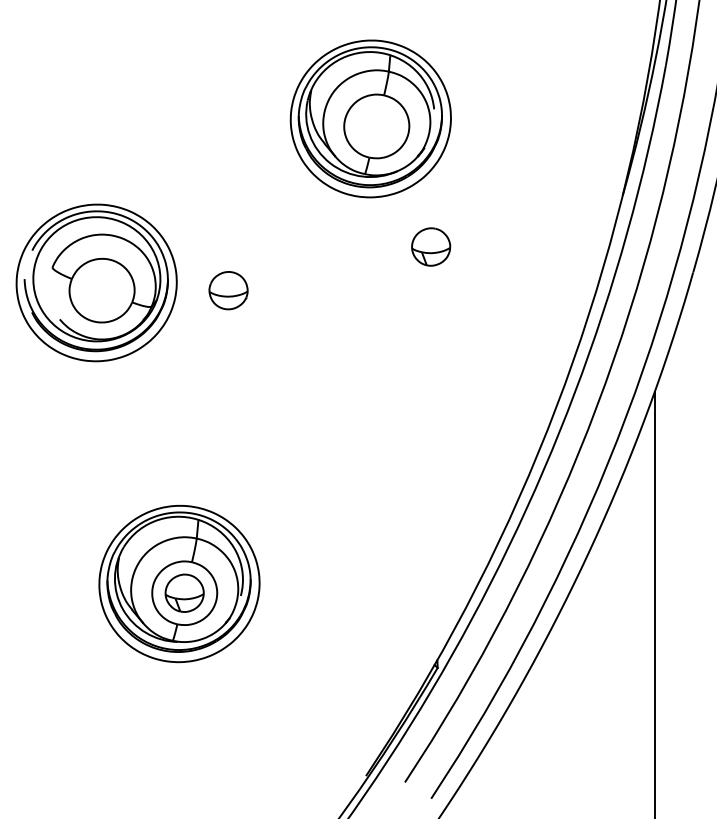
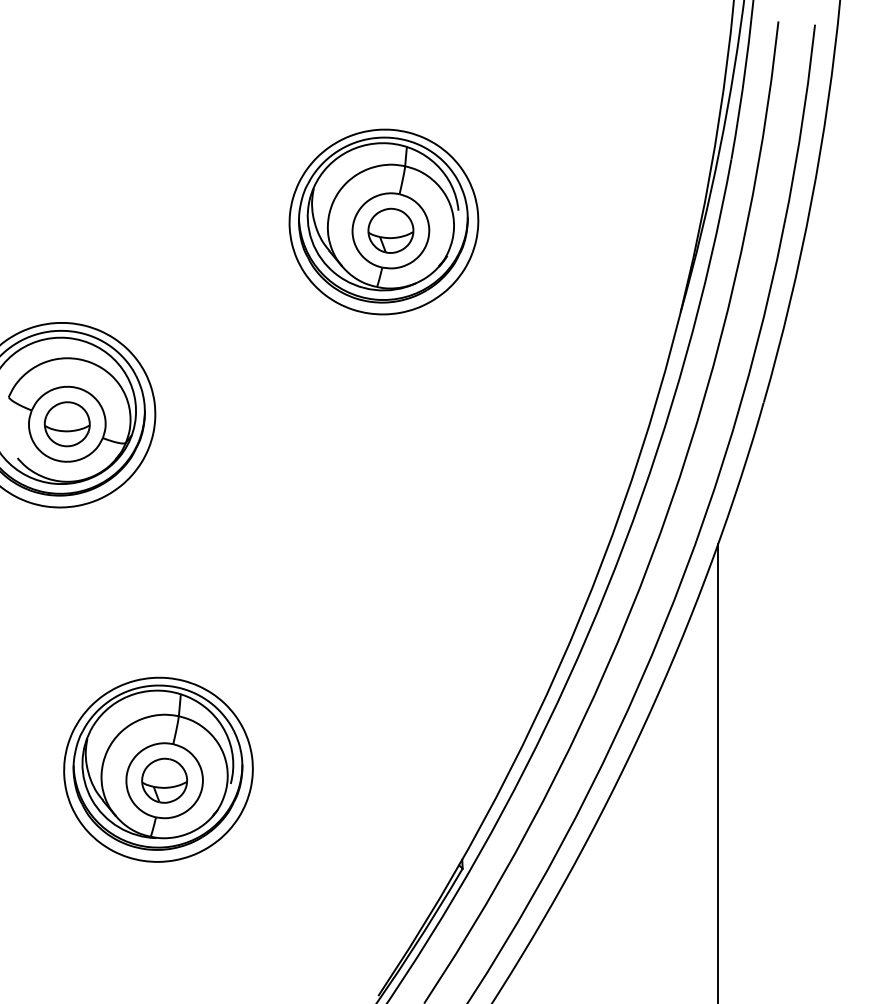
part: (430, 246) -> (390, 230), moved
part: (227, 290) -> (66, 424), moved

